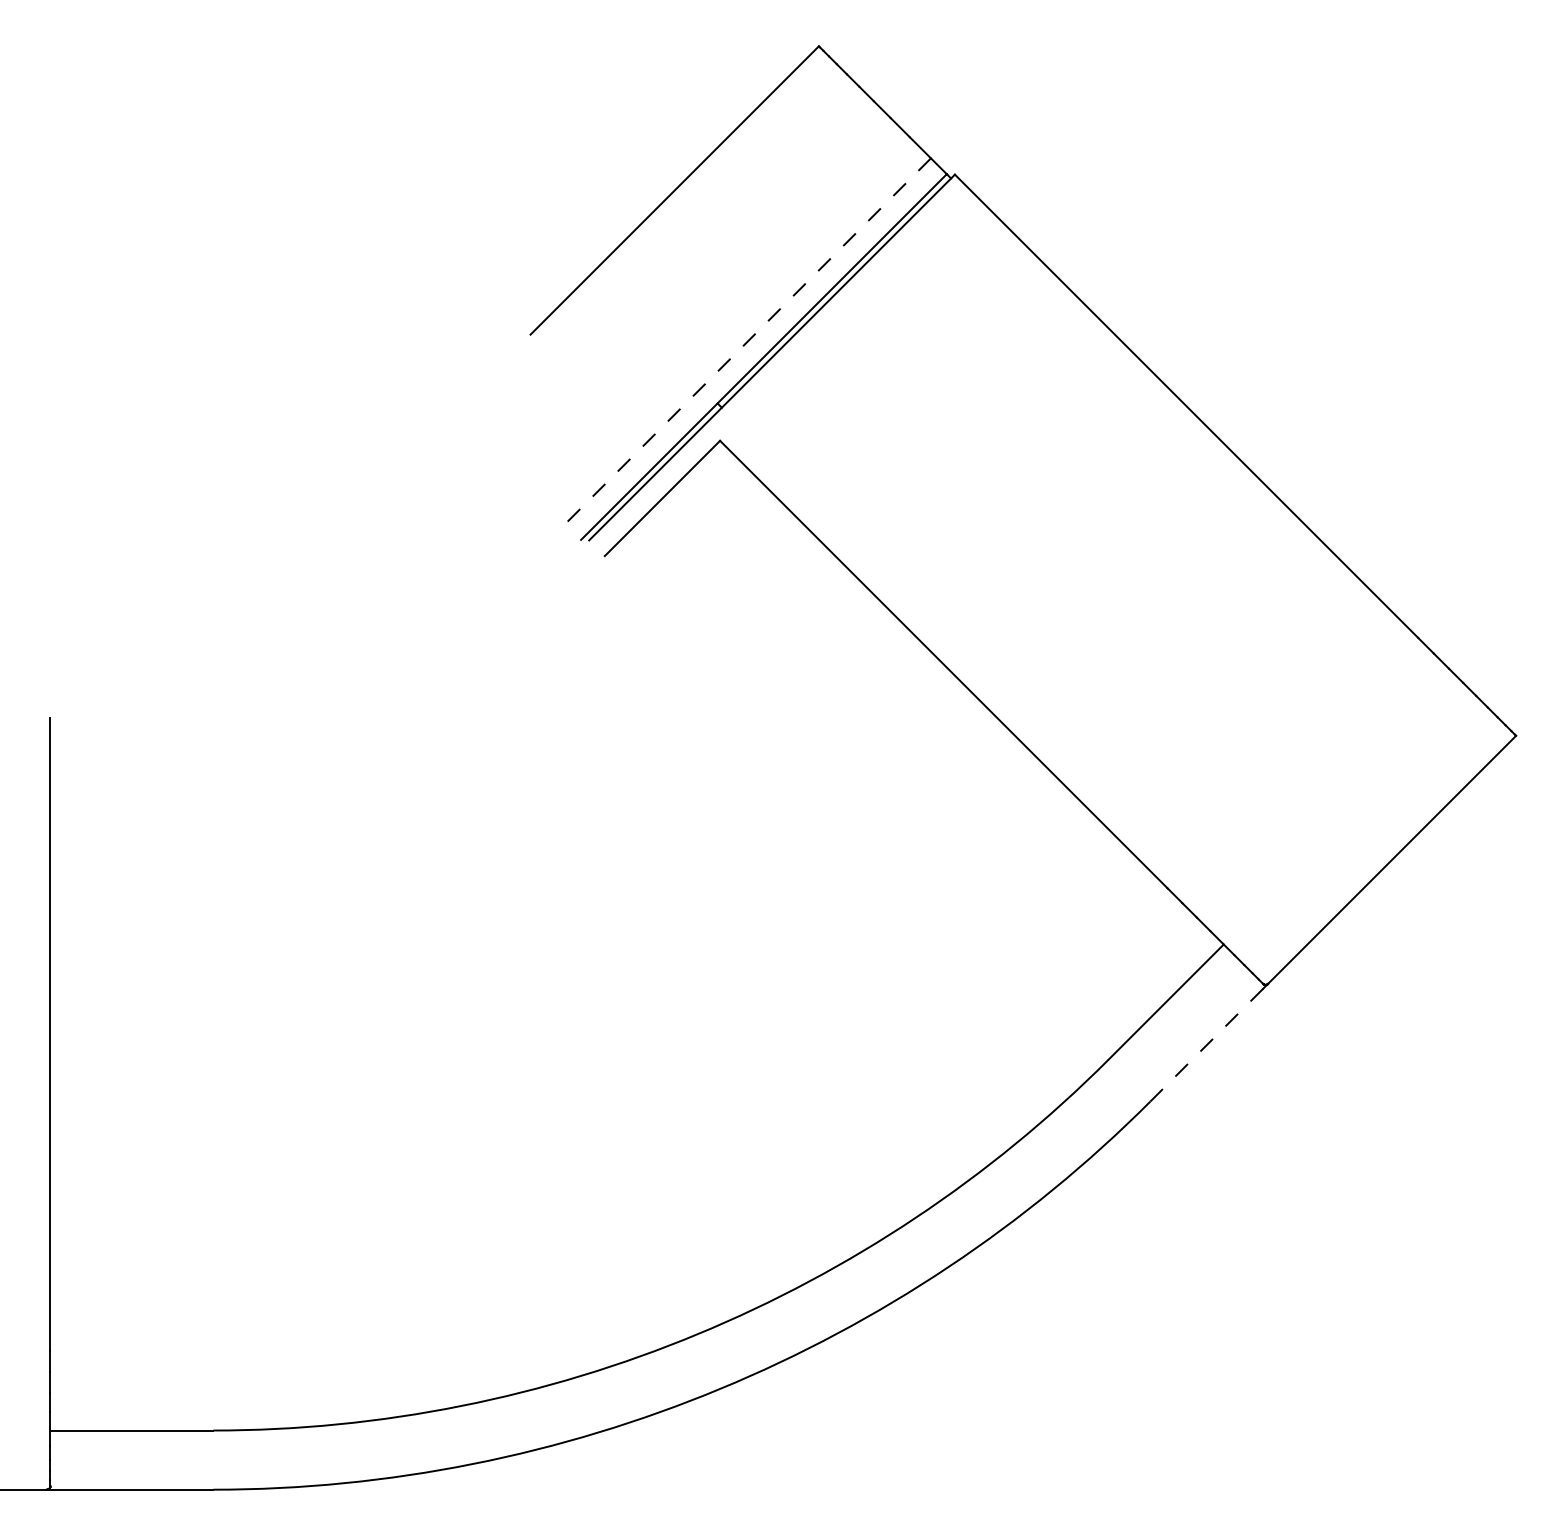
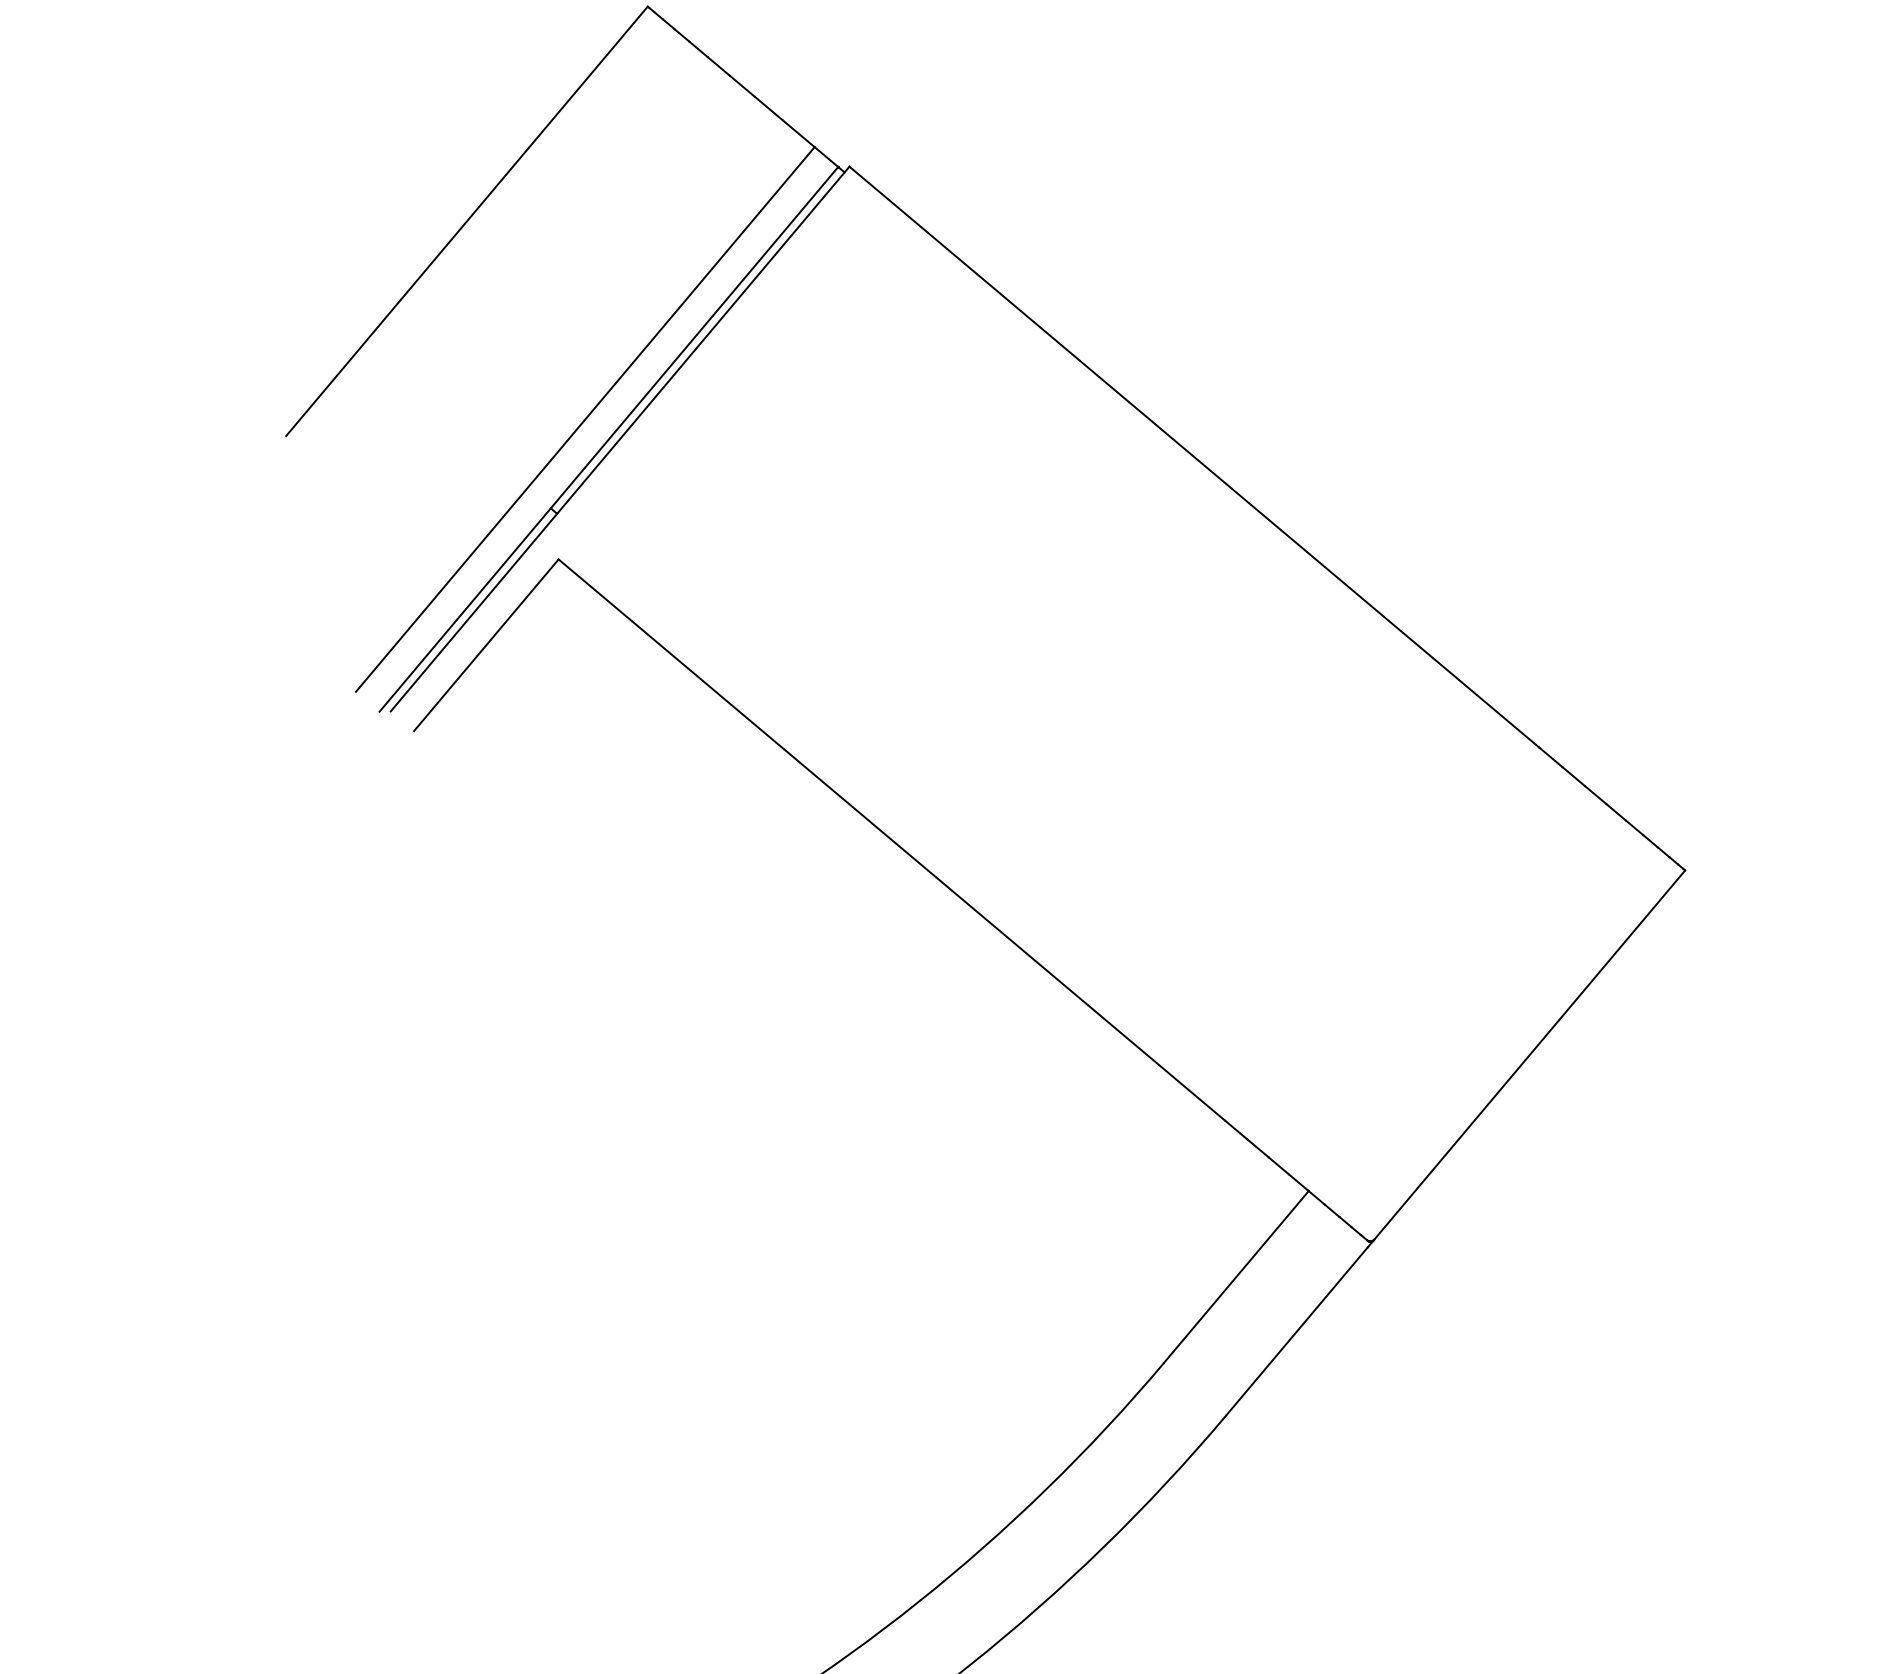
line: (748, 341) -> (585, 419), dashed -> solid
line: (1206, 1045) -> (1296, 1331), dashed -> solid

